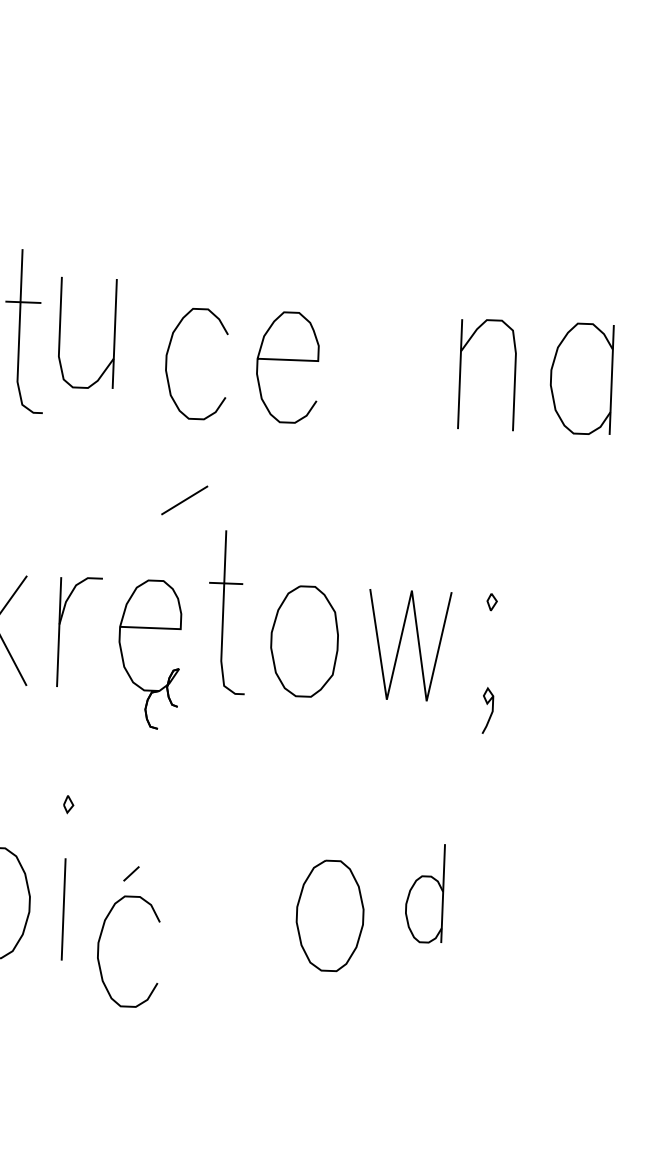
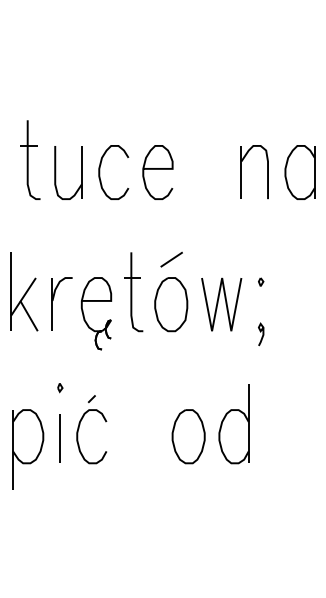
part: (62, 331) -> (56, 172), moved
line: (184, 500) -> (171, 259), moved
part: (423, 894) -> (233, 424), size x1.67
part: (103, 933) -> (79, 428), moved

